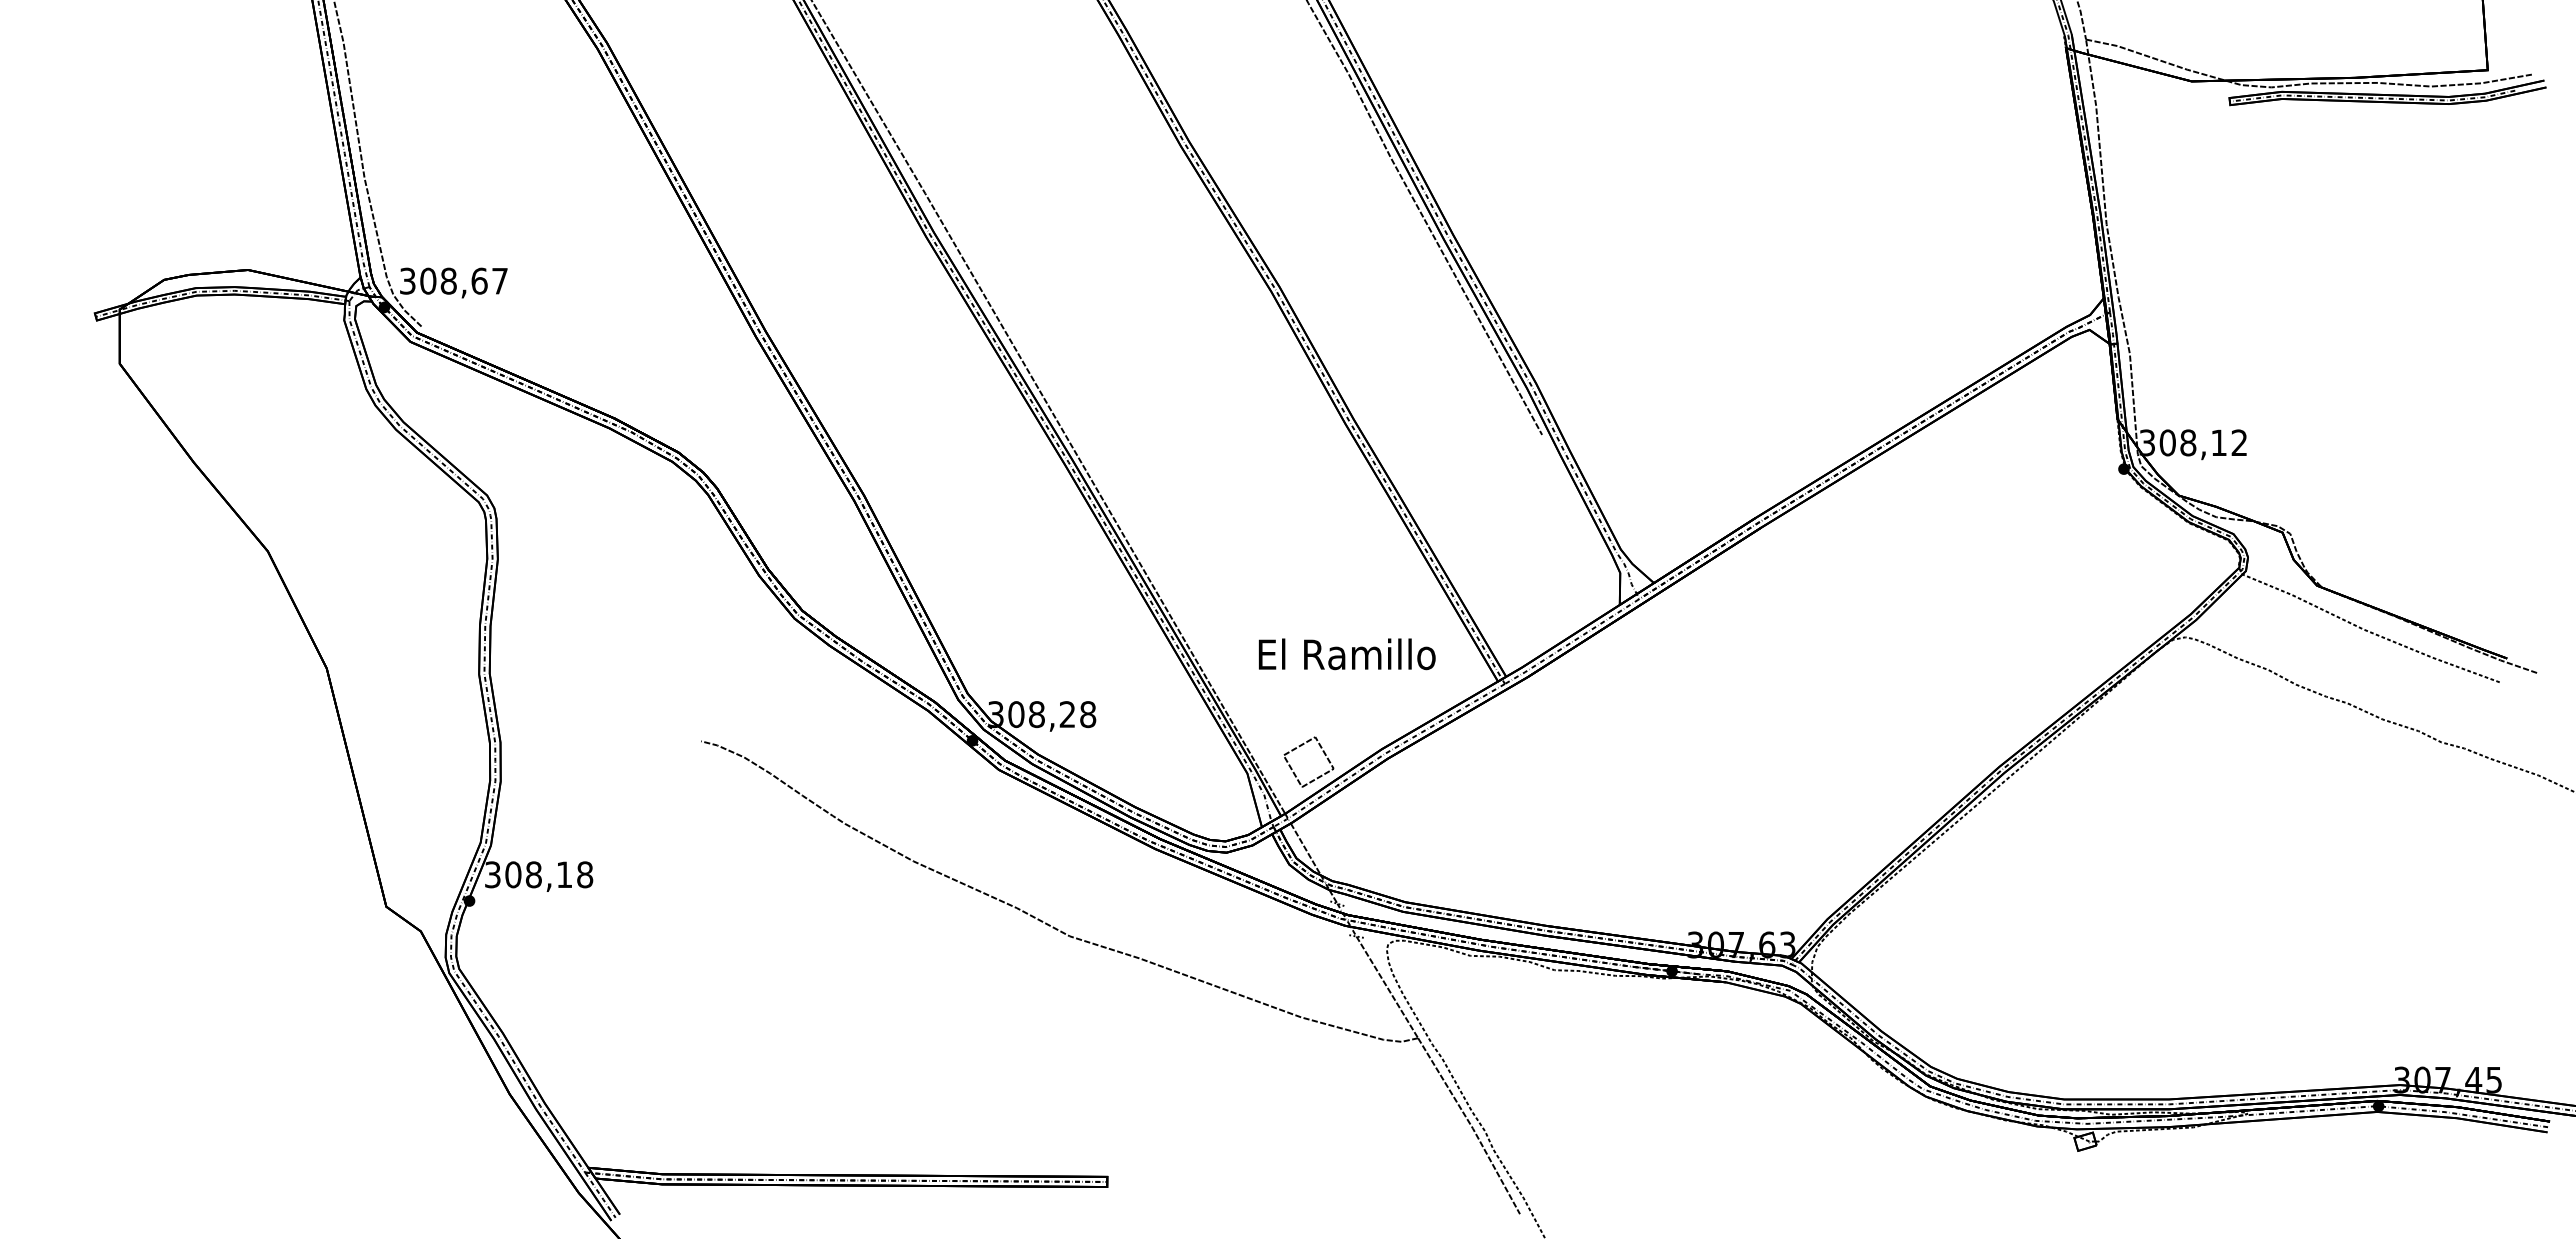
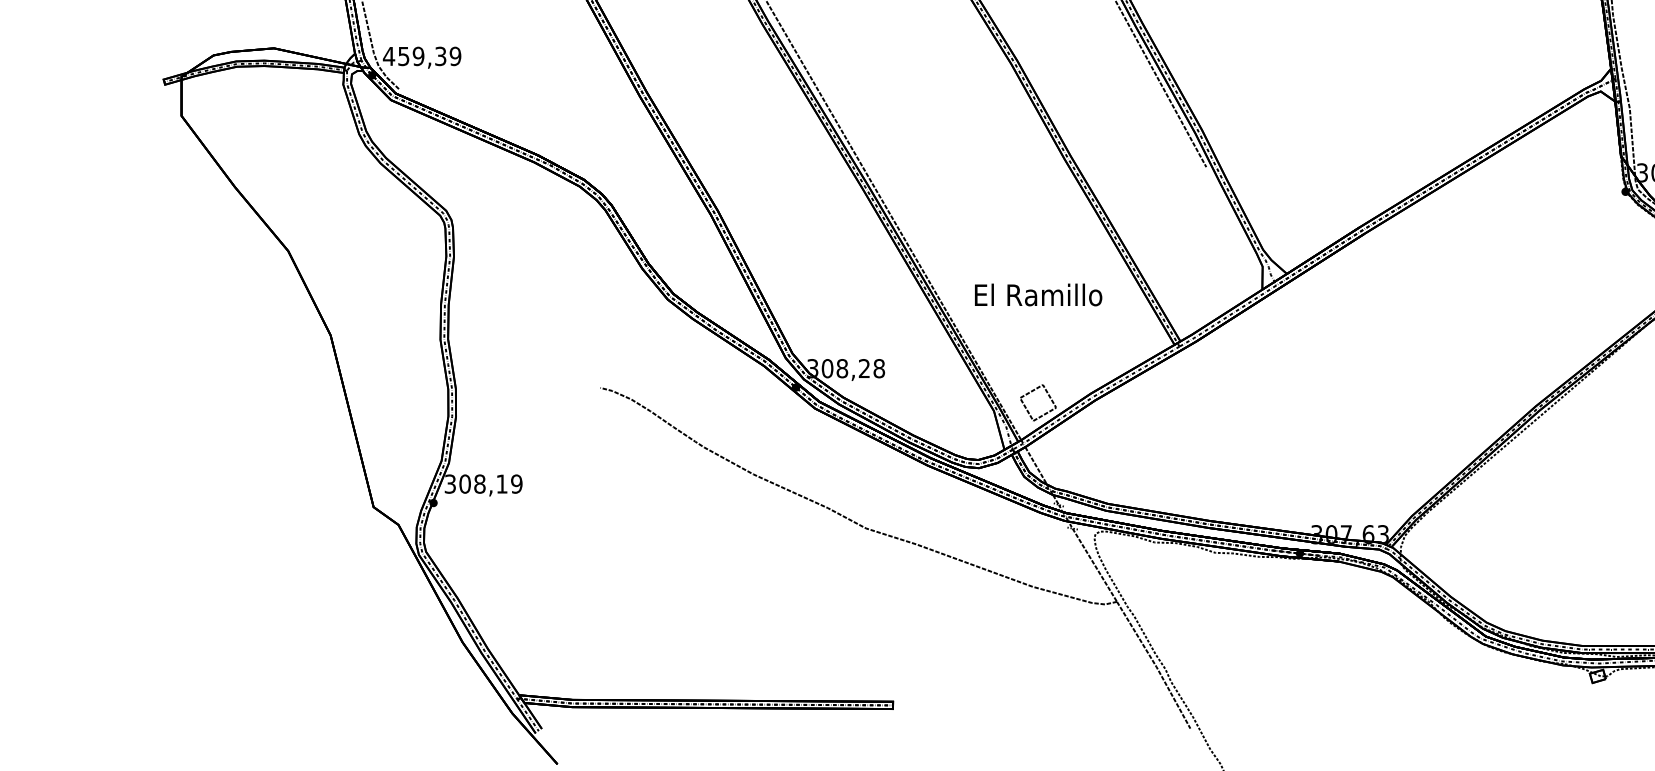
text: (453, 280) -> (422, 55), 308,67 -> 459,39
text: (1347, 654) -> (1038, 295), moved
text: (585, 874) -> (517, 483), 308,18 -> 308,19

